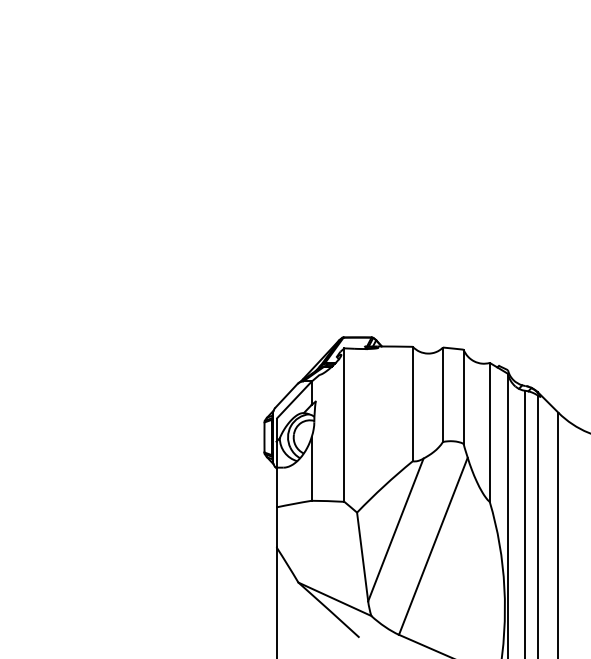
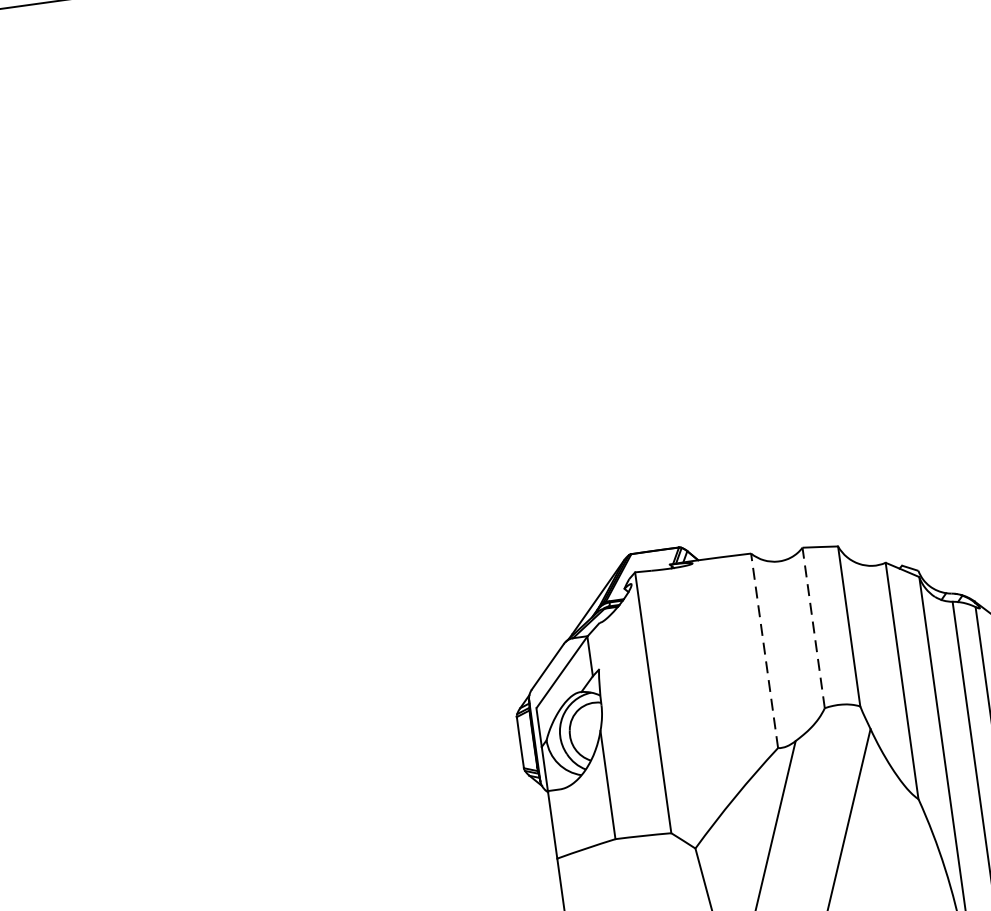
line: (442, 394) -> (812, 627), solid -> dashed
line: (412, 403) -> (763, 649), solid -> dashed

